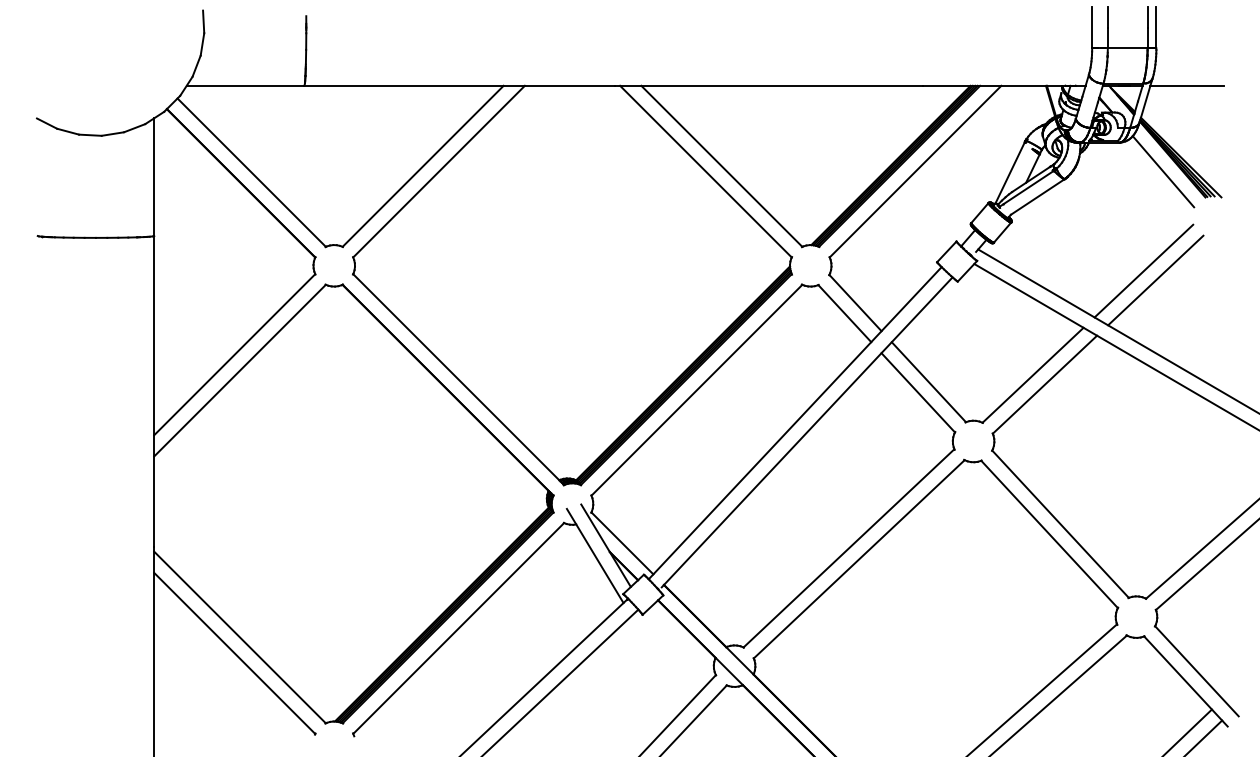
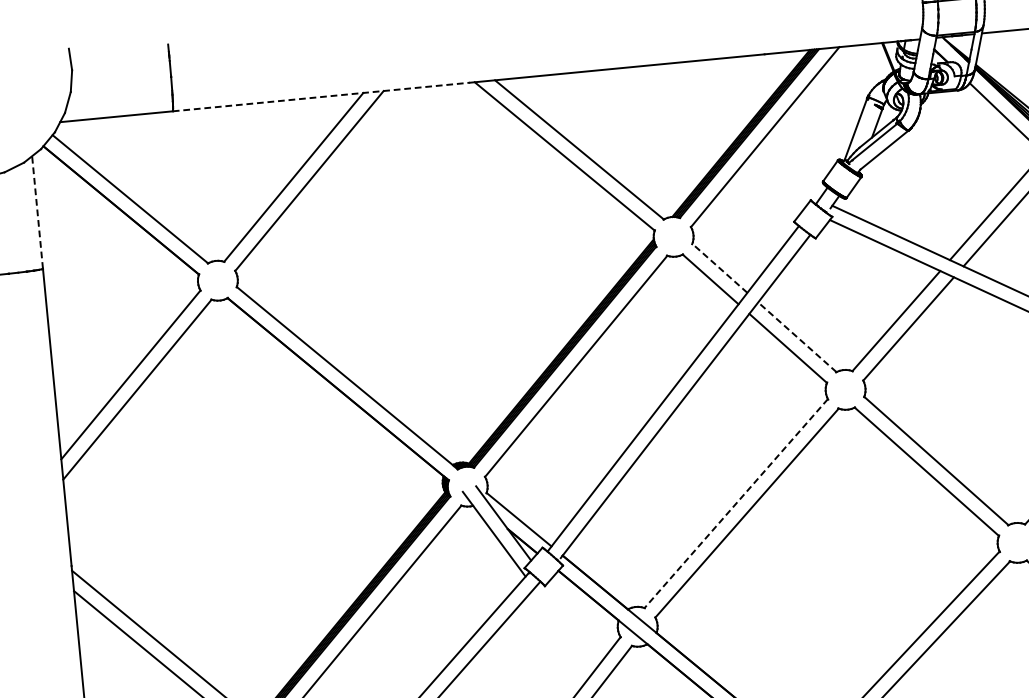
line: (460, 85) -> (322, 96), solid -> dashed
line: (154, 177) -> (37, 212), solid -> dashed
line: (855, 302) -> (719, 267), solid -> dashed
line: (928, 382) -> (797, 337), solid -> dashed
line: (849, 548) -> (736, 503), solid -> dashed

